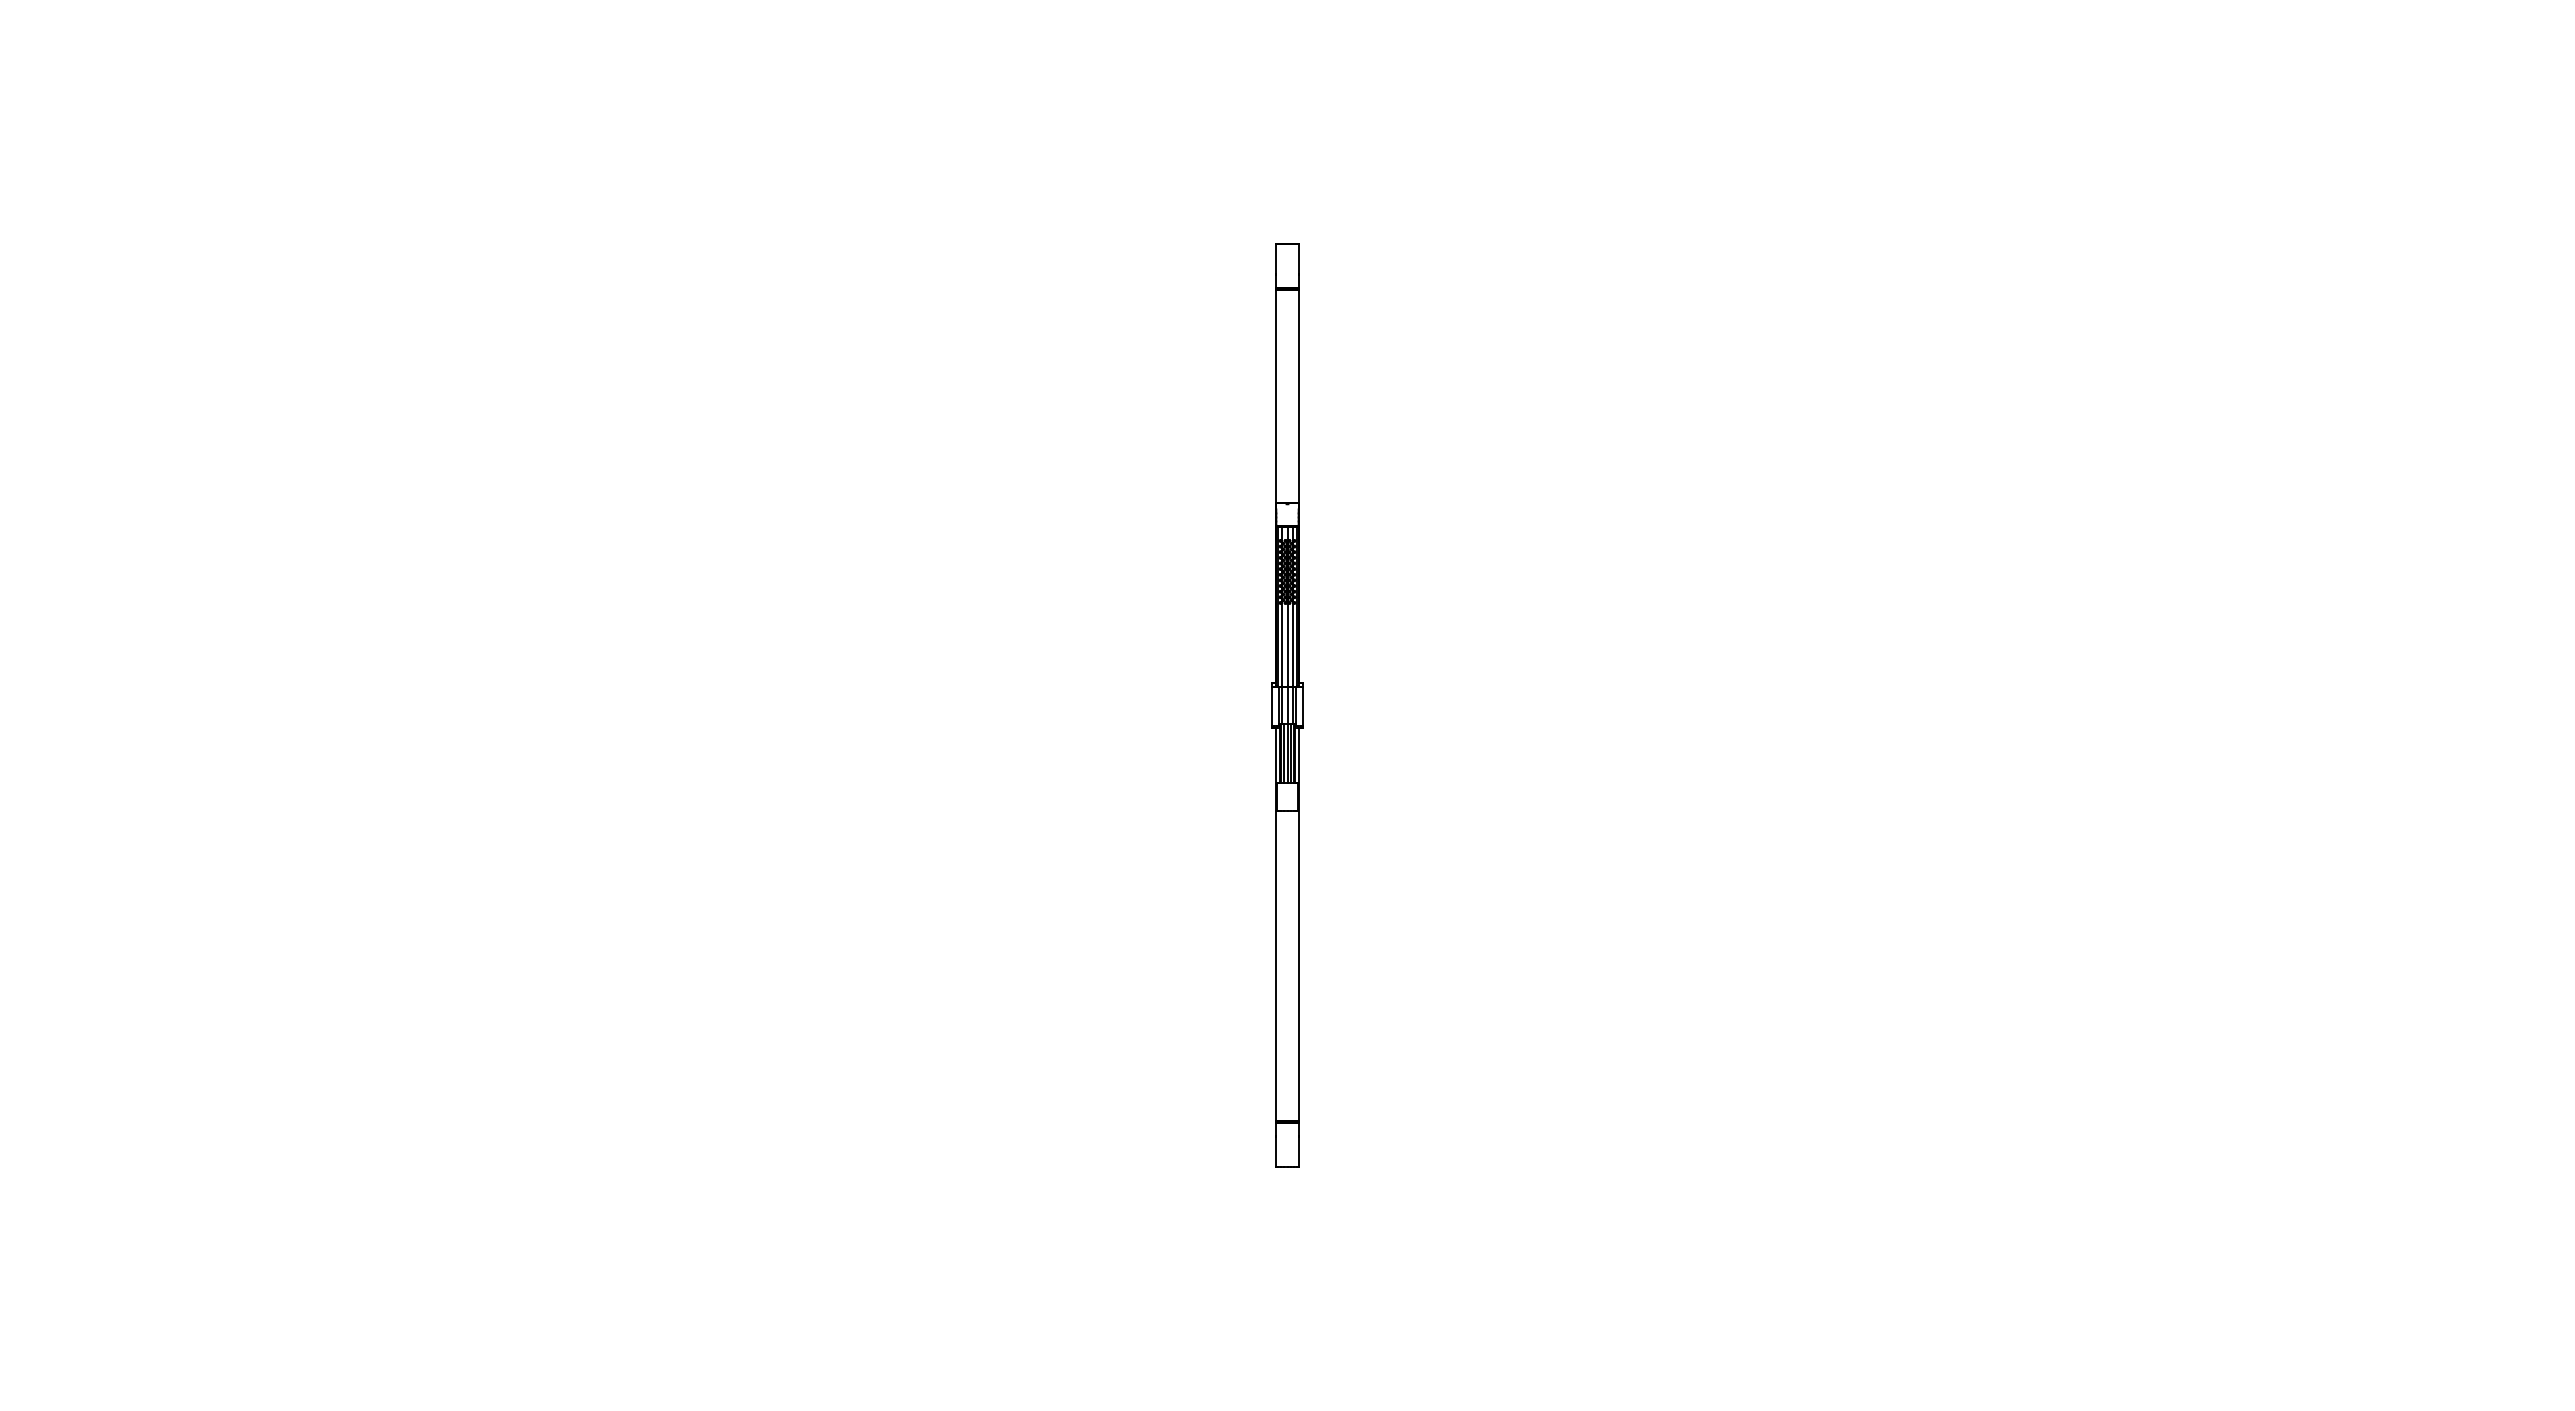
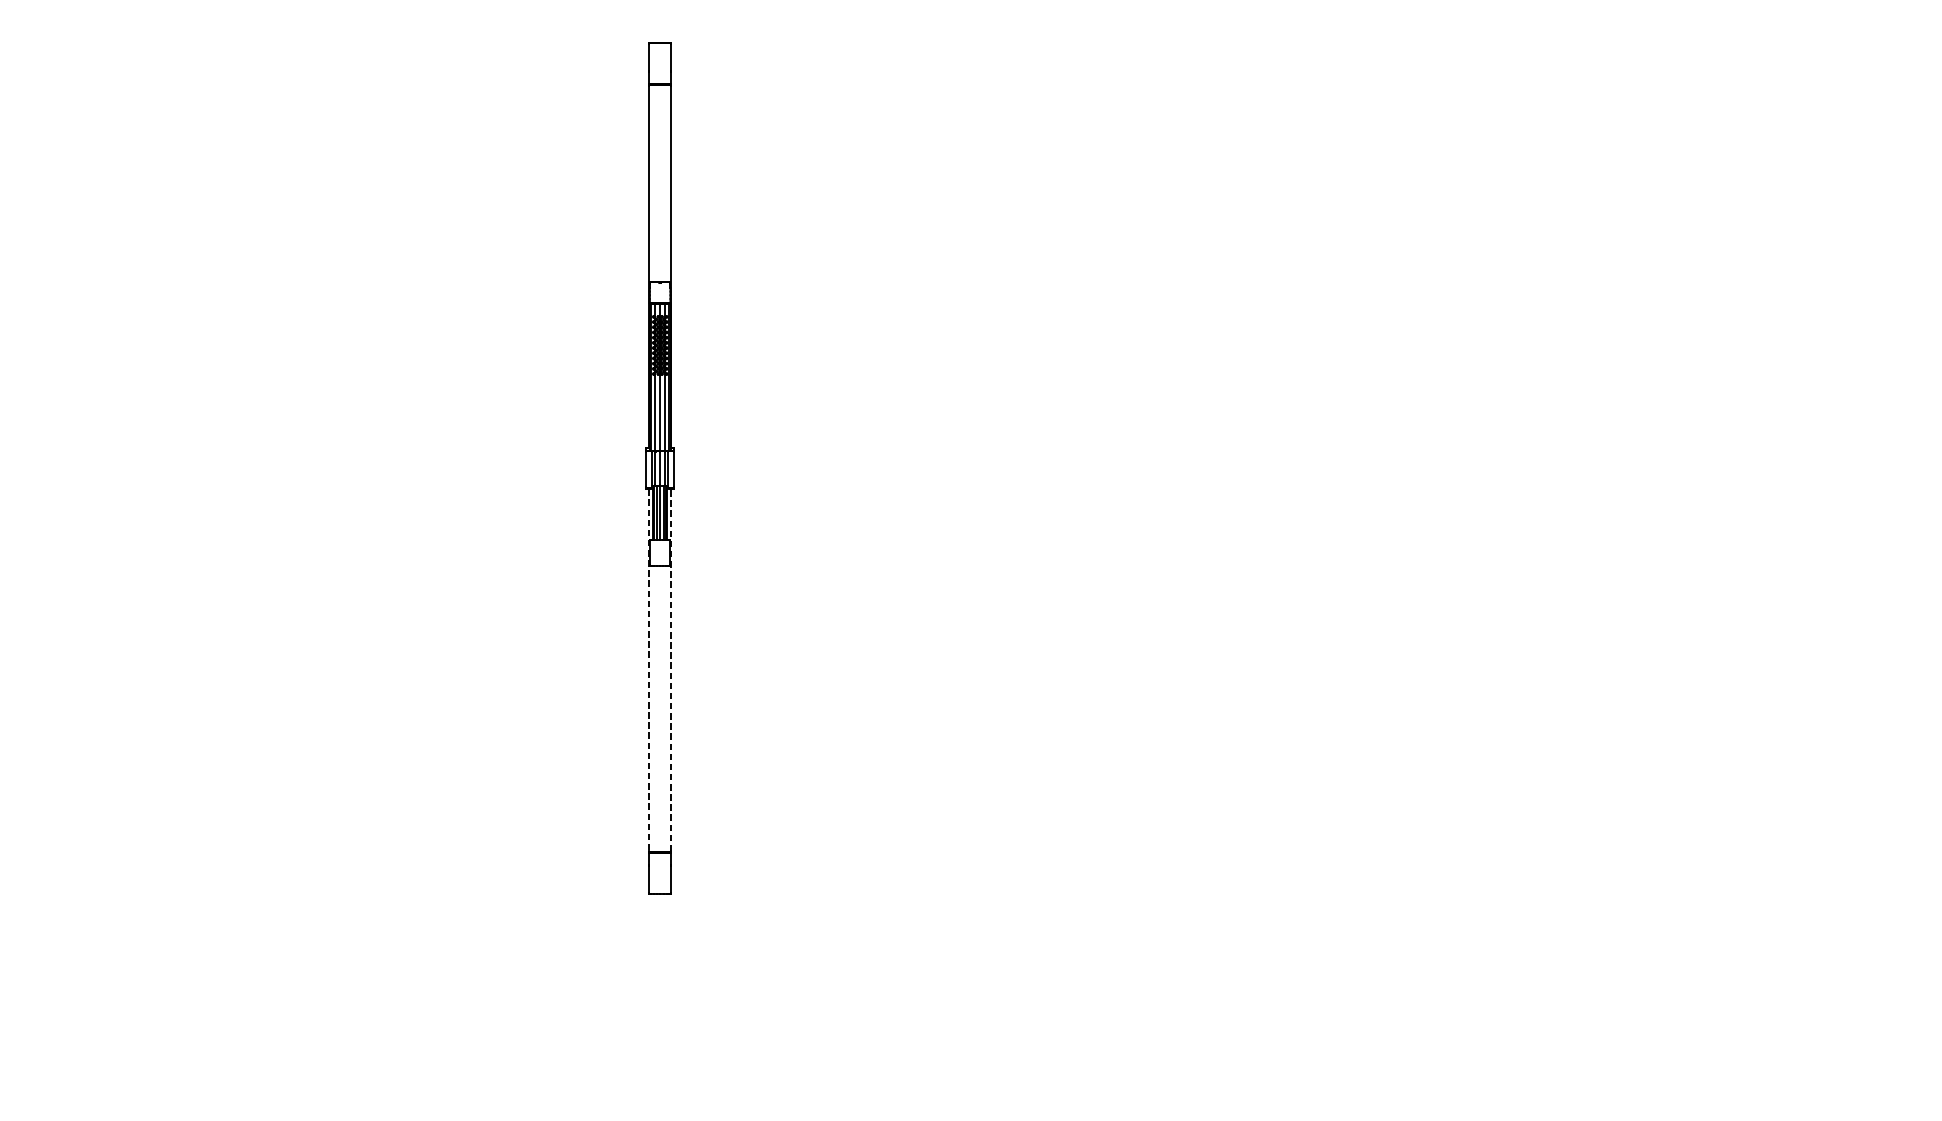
line: (1275, 924) -> (649, 670), solid -> dashed
line: (1299, 924) -> (671, 670), solid -> dashed

